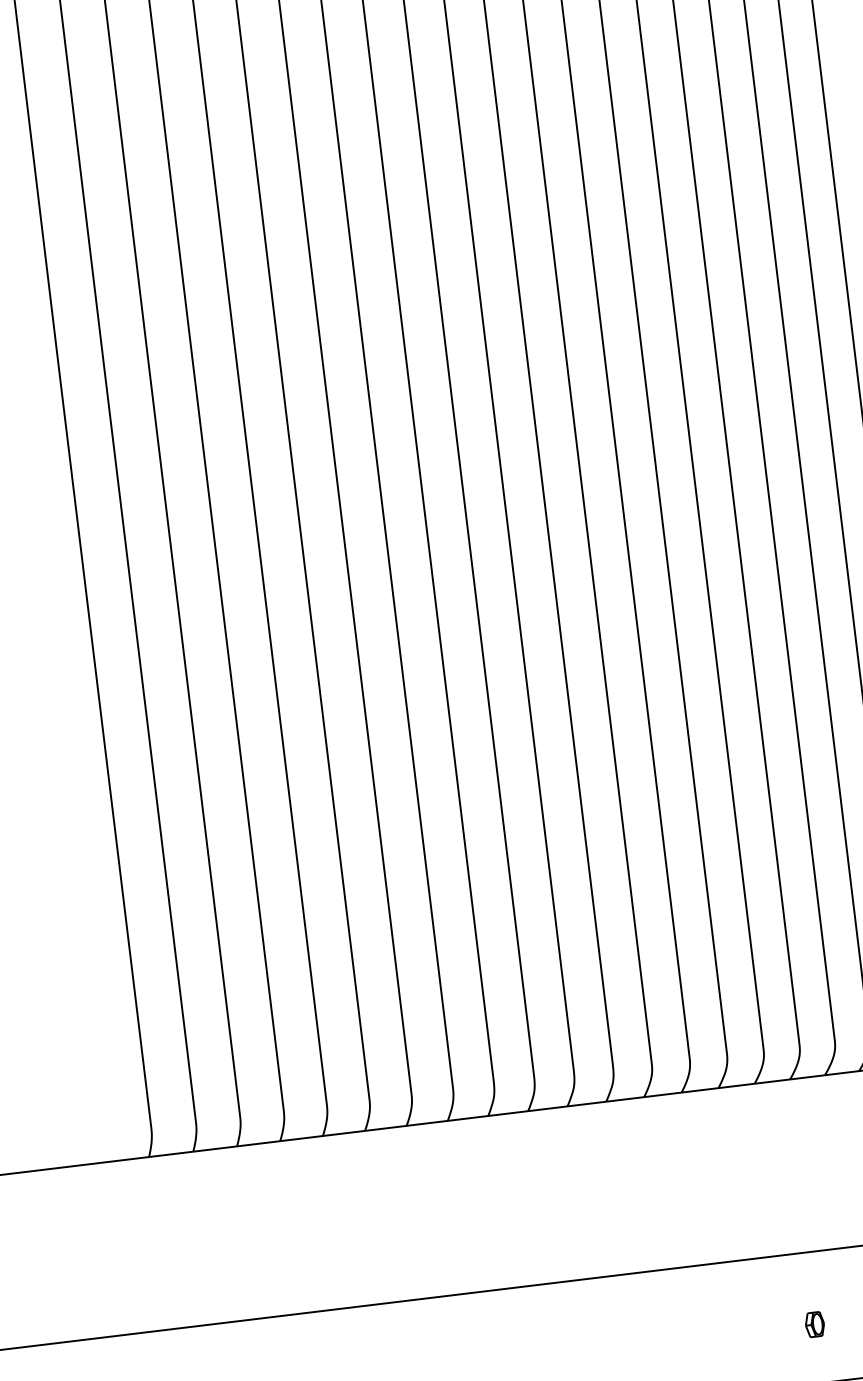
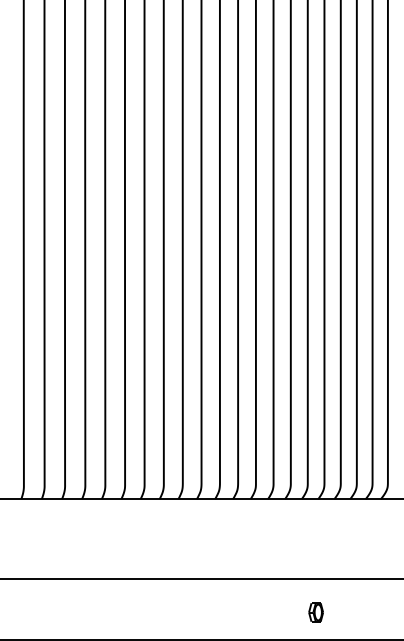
part: (813, 1324) -> (315, 612), size x1.67

